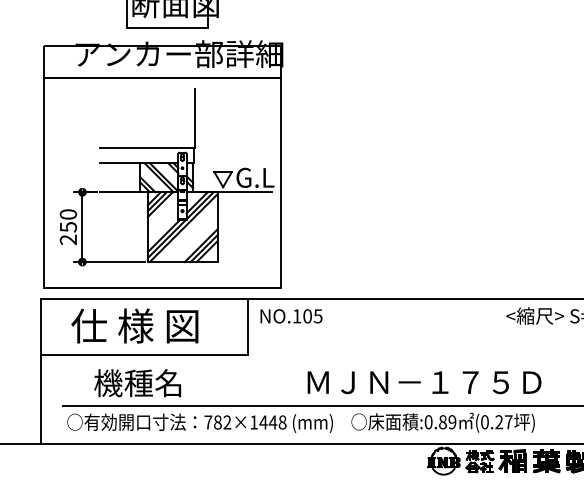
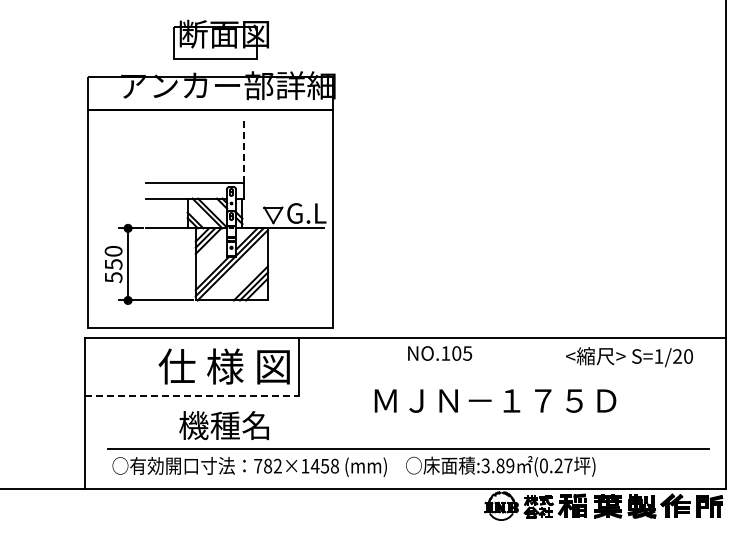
line: (195, 117) -> (244, 151), solid -> dashed
text: (68, 239) -> (113, 277), 250 -> 550
text: (291, 316) -> (440, 353), moved
text: (134, 326) -> (223, 366), moved
line: (144, 355) -> (192, 396), solid -> dashed
text: (424, 382) -> (495, 400), moved
text: (137, 383) -> (223, 425), moved
text: (428, 421) -> (485, 465), :0.89 -> :3.89
text: (272, 422) -> (324, 466), 782×1448 -> 782×1458

